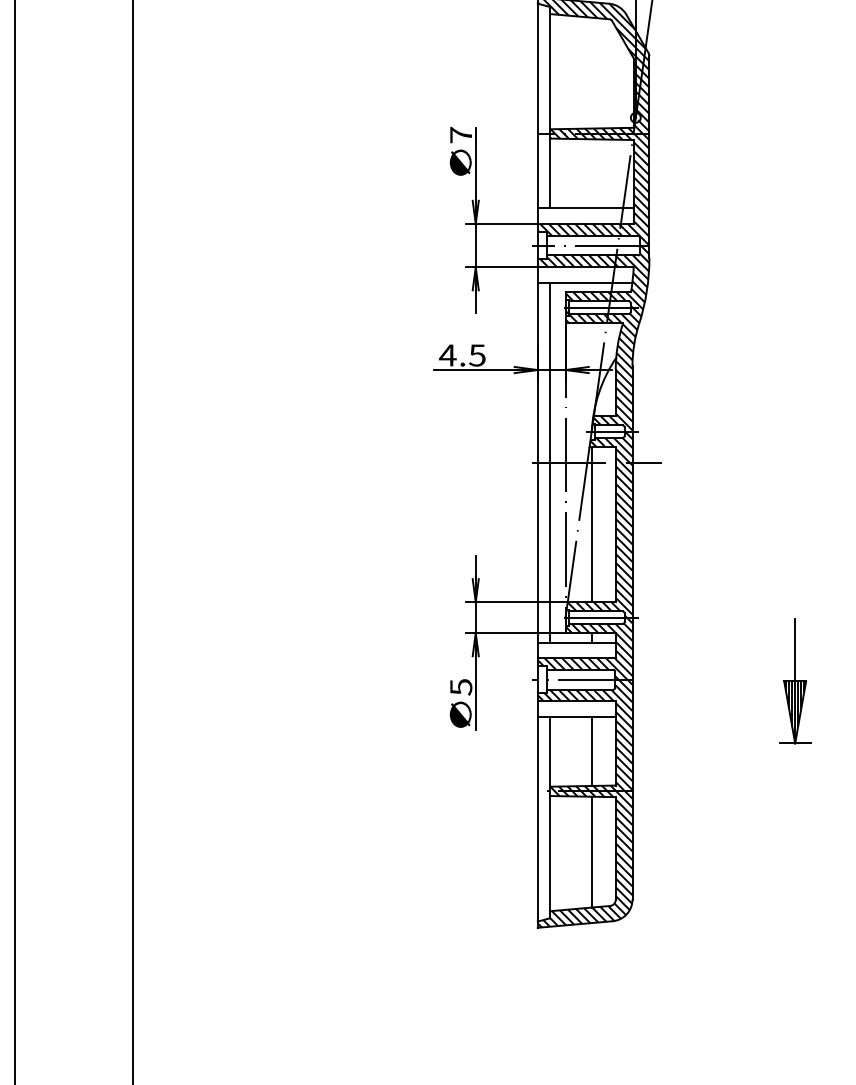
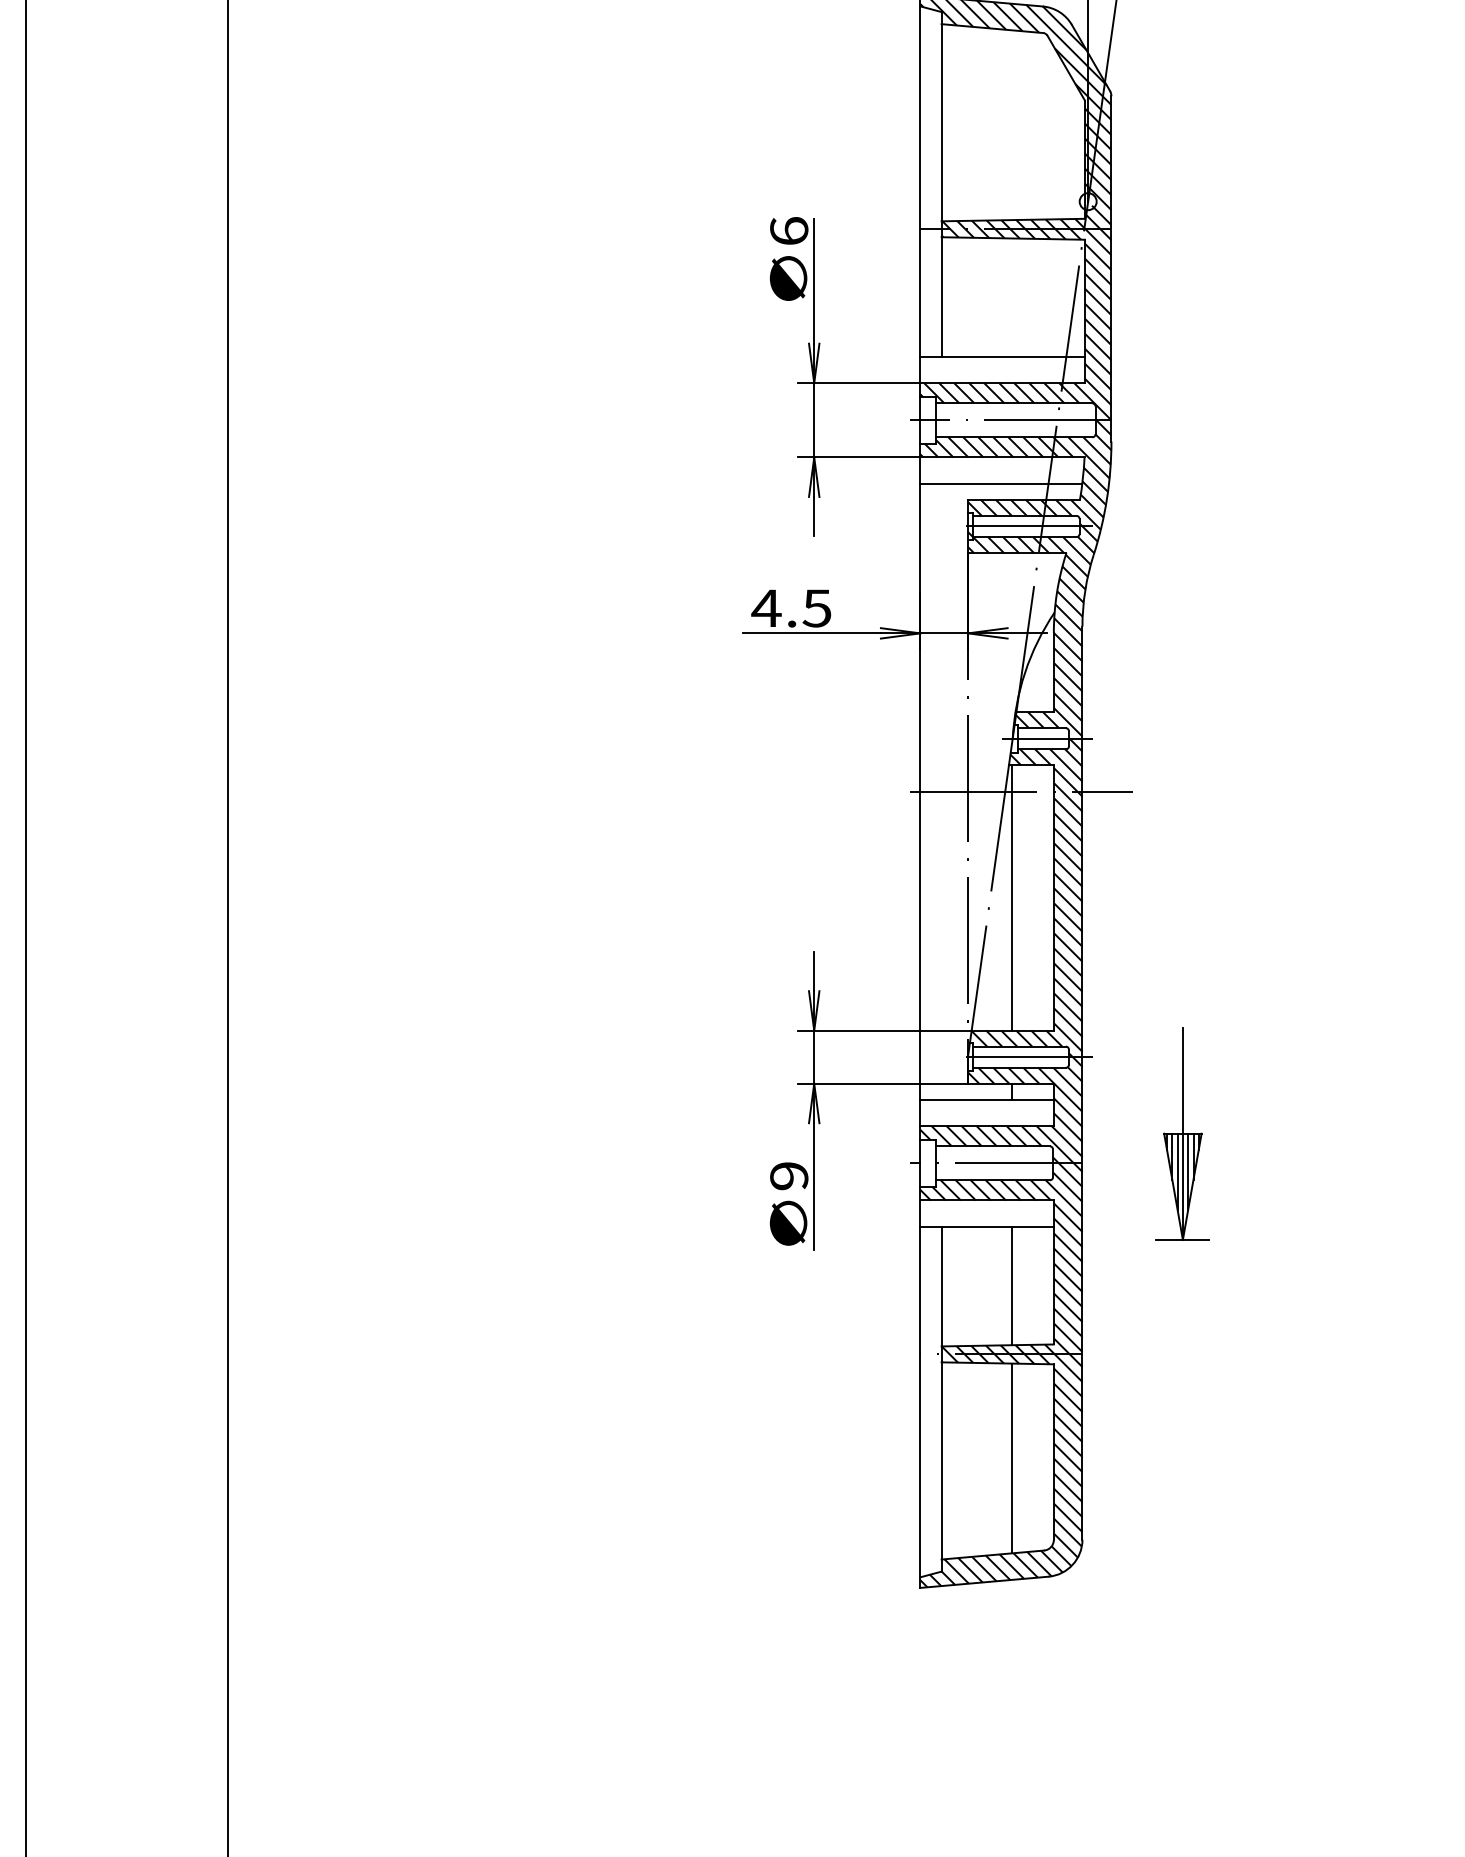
text: (461, 134) -> (789, 230), 7 -> 6
line: (550, 462) -> (942, 791), removed
part: (795, 681) -> (1183, 1133), moved
text: (461, 687) -> (789, 1176), 5 -> 9

